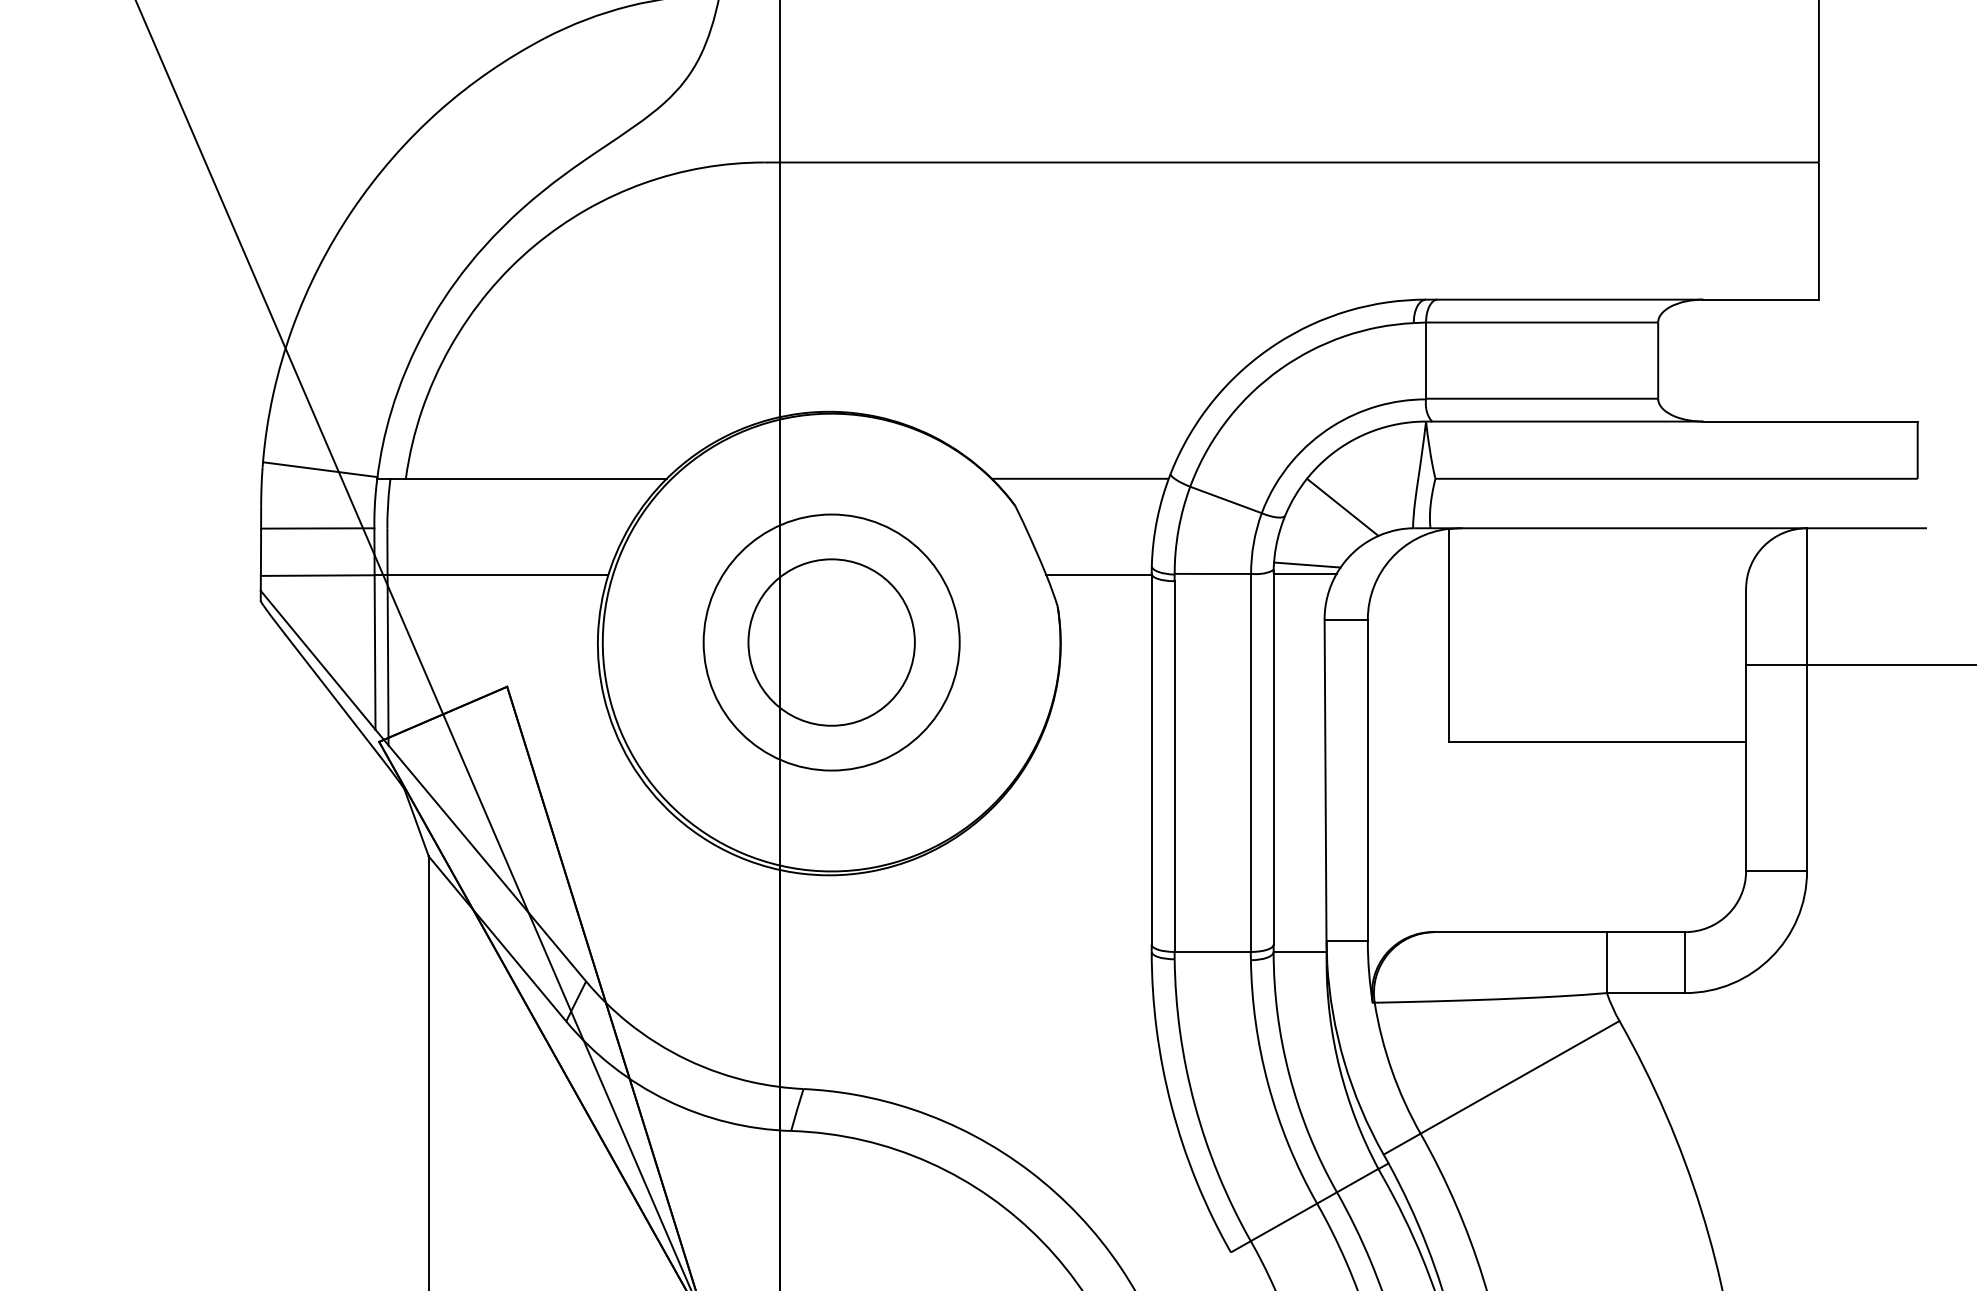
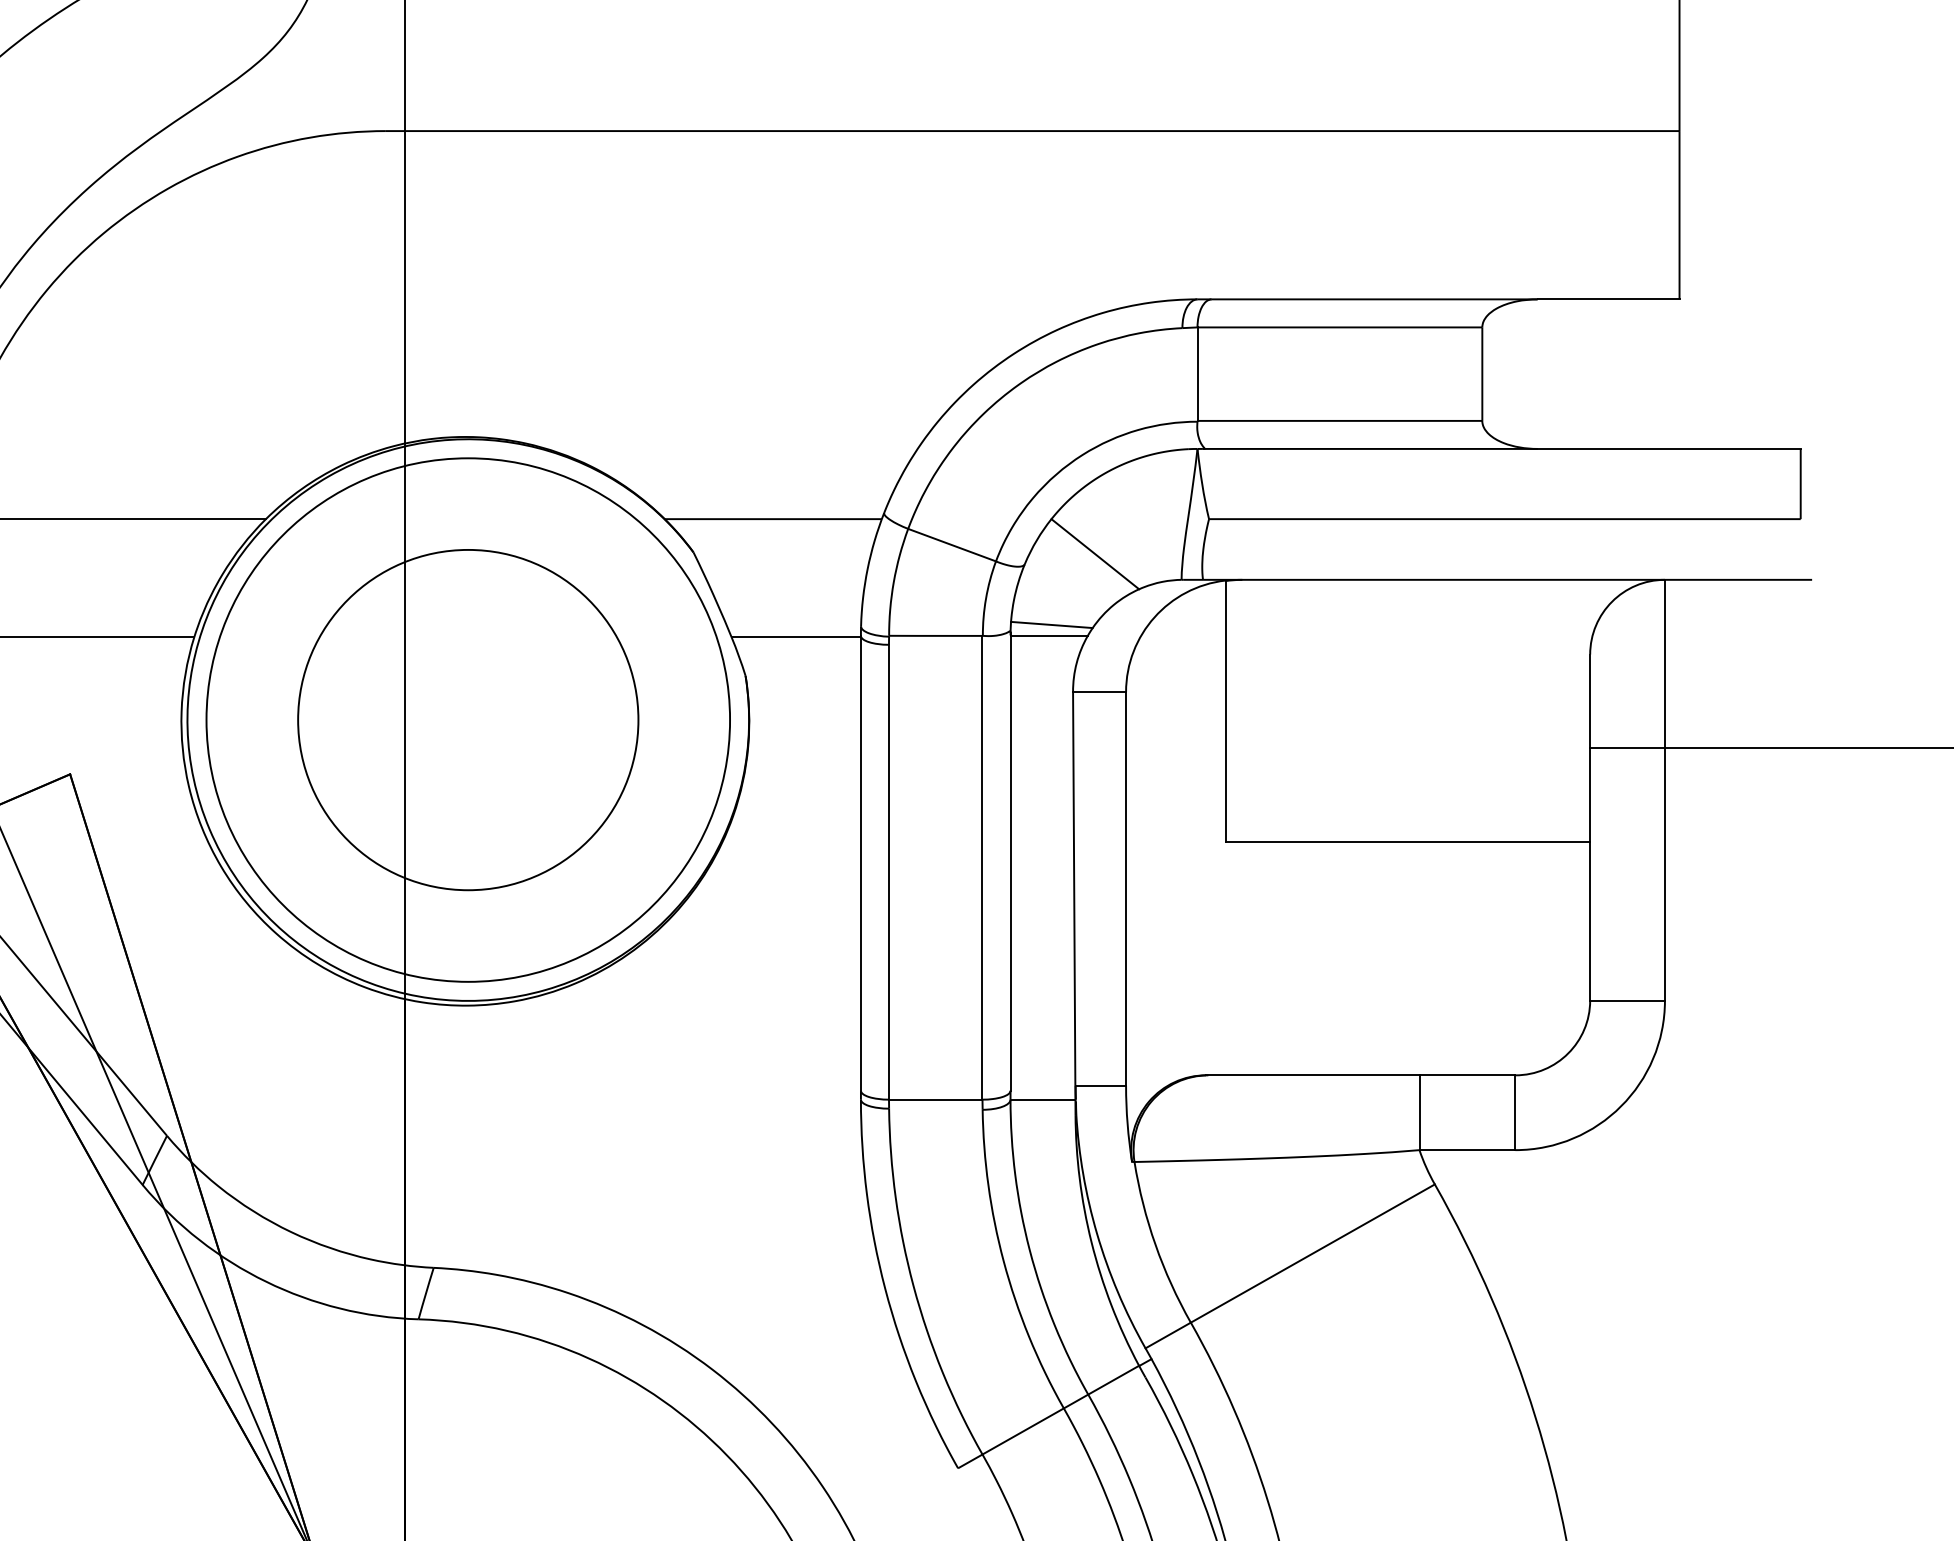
circle: (831, 642) -> (468, 720), size x1.67
circle: (831, 642) -> (468, 720), size x1.67

